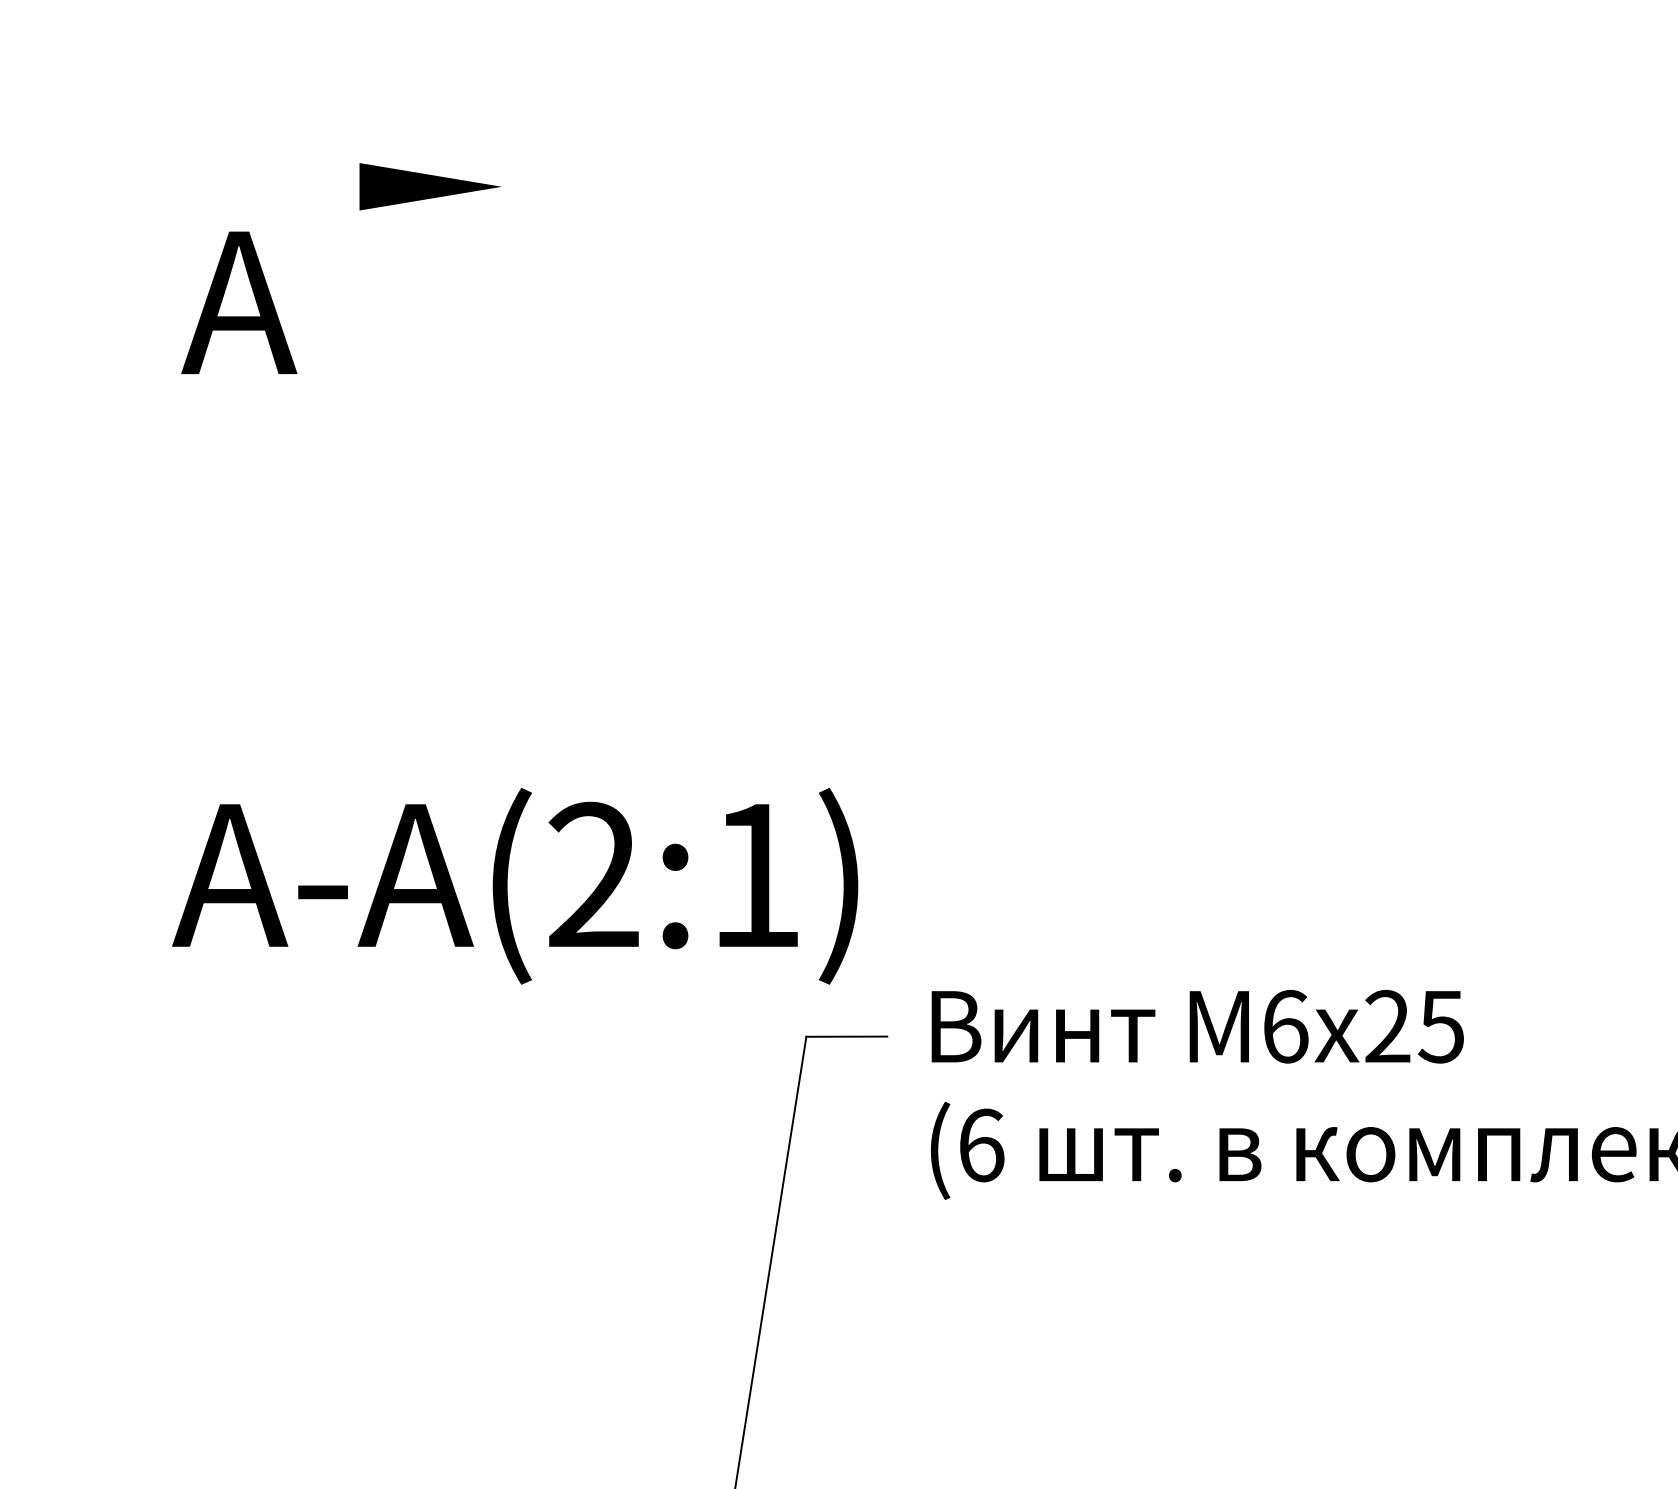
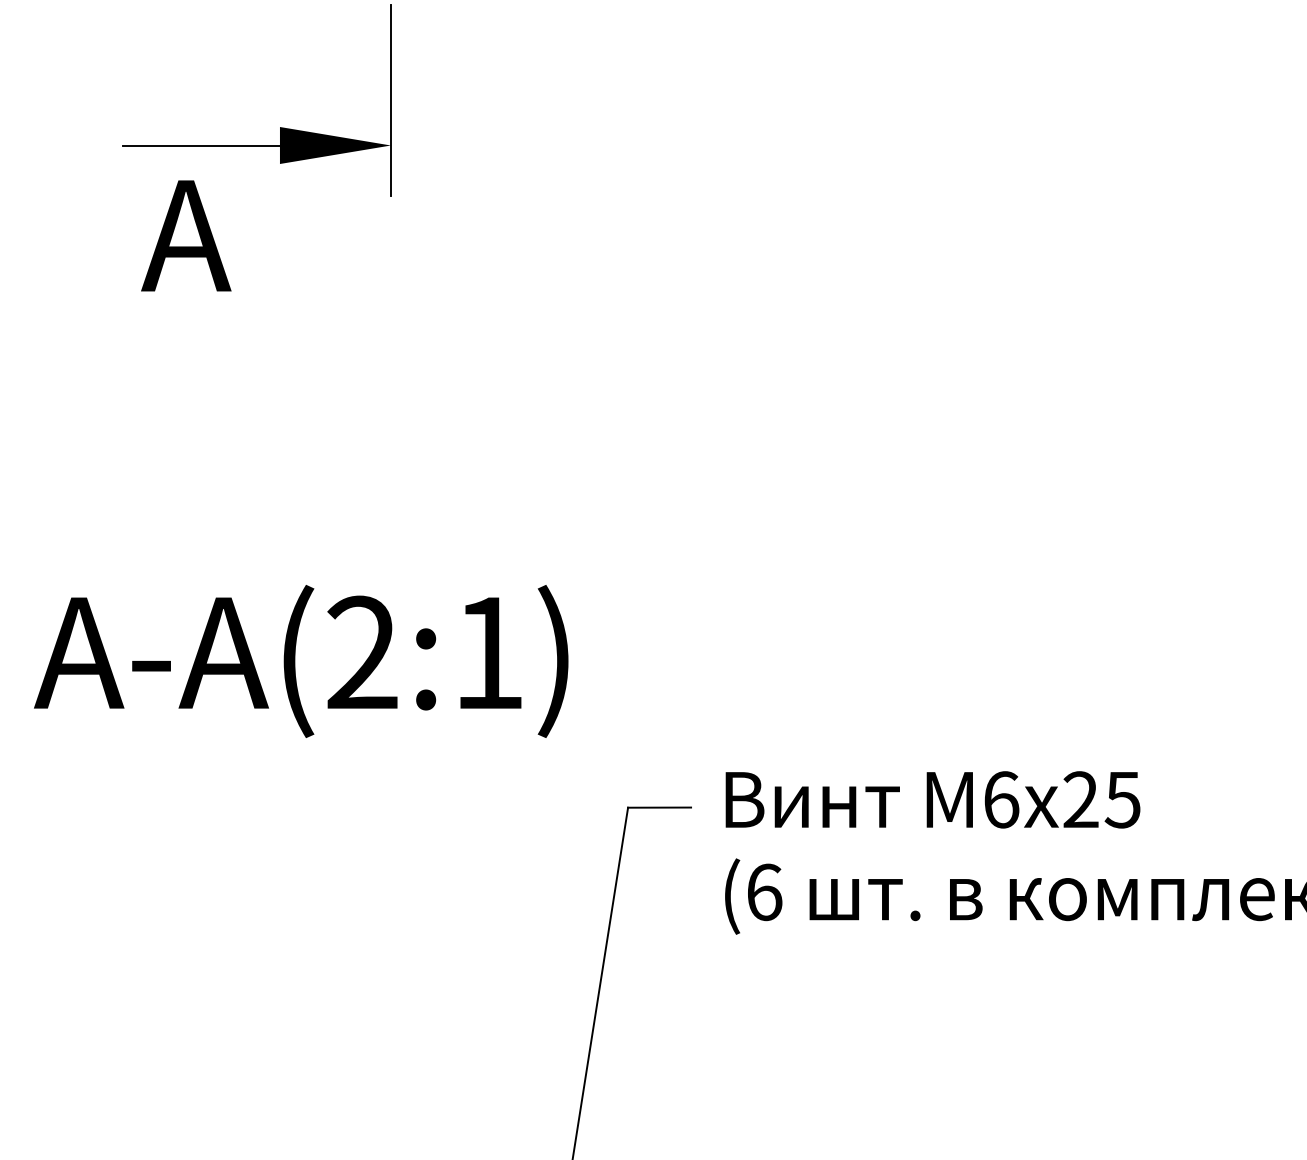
line: (501, 129) -> (390, 100), added
line: (258, 186) -> (201, 145), added
text: (515, 886) -> (301, 661), moved

